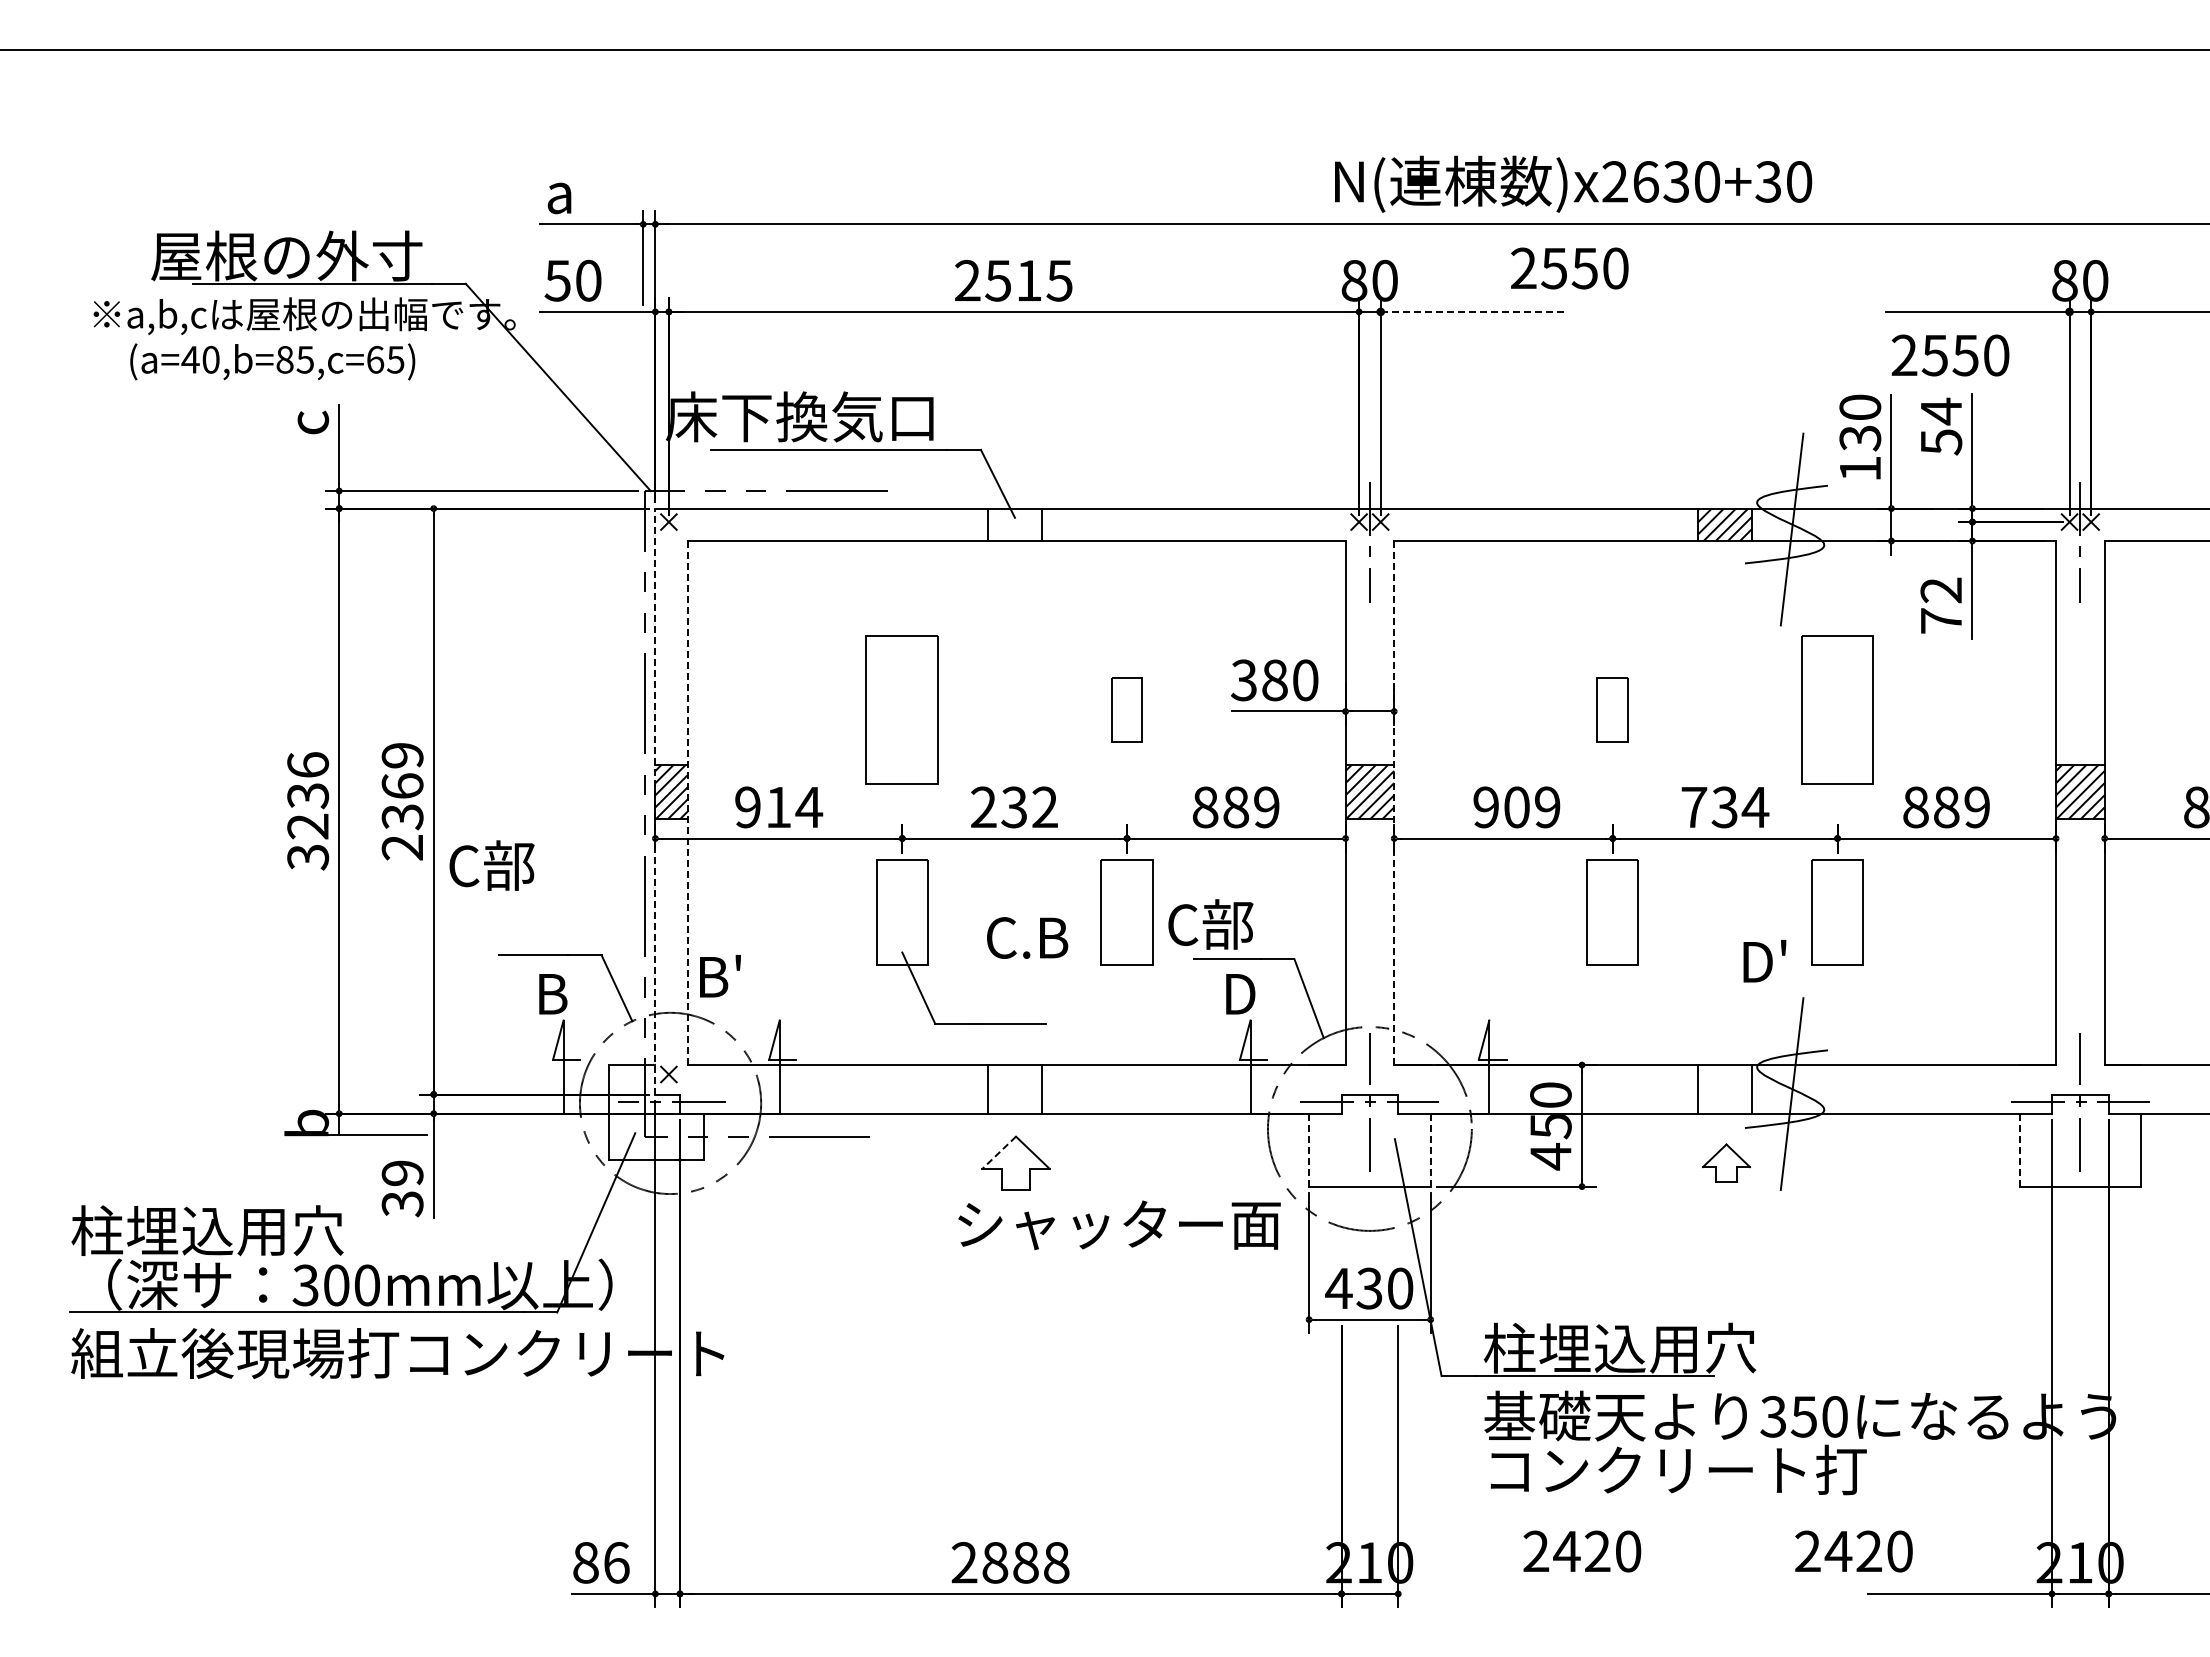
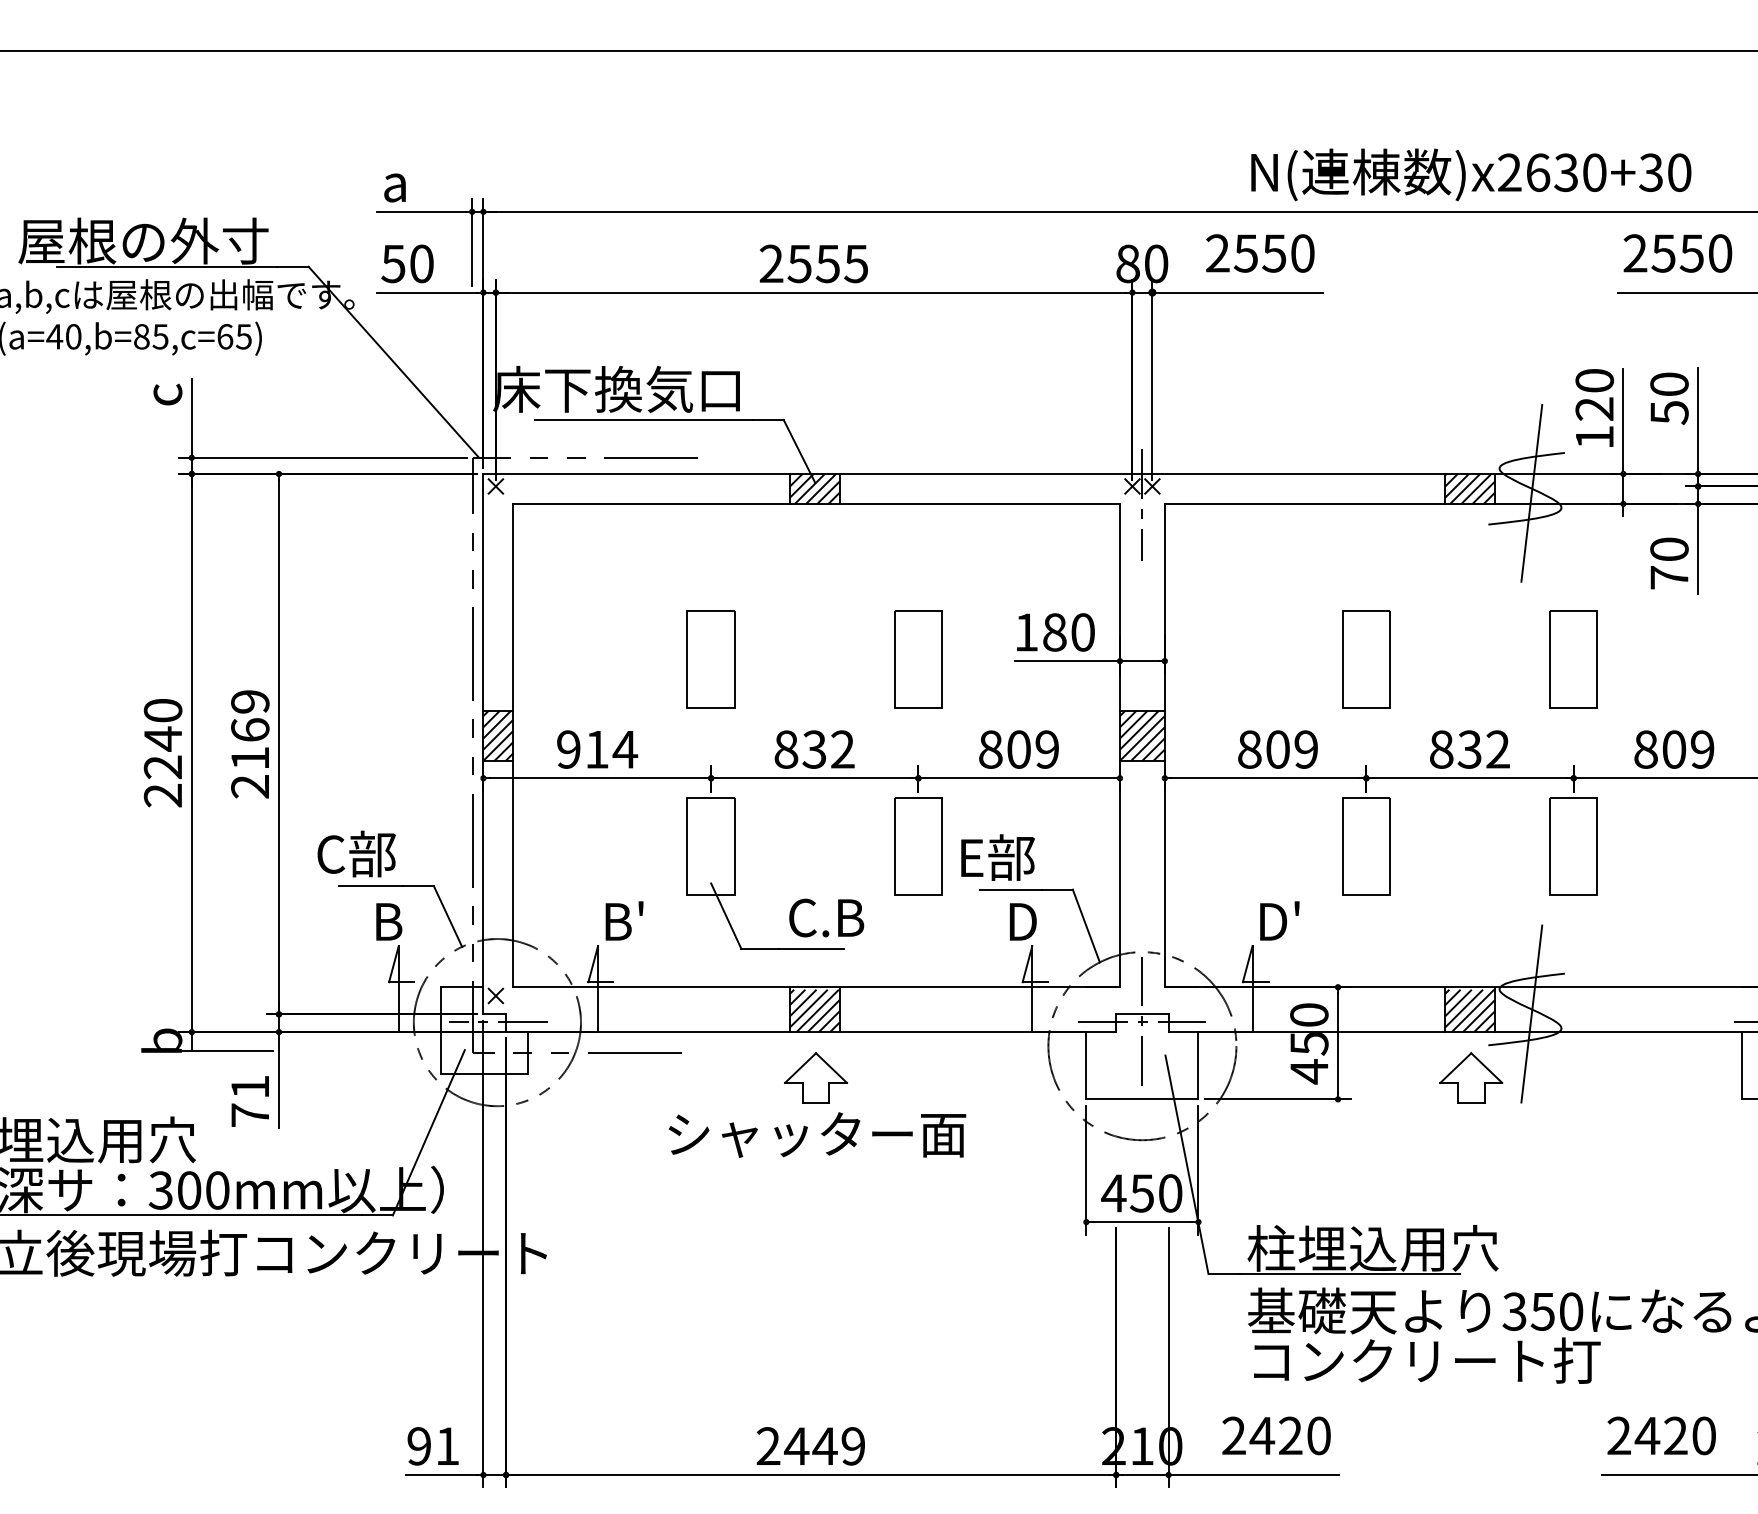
text: (1573, 183) -> (1471, 174), moved
text: (1569, 268) -> (1260, 253), moved
text: (1028, 280) -> (827, 263), 2515 -> 2555
line: (1473, 311) -> (1237, 292), dashed -> solid
text: (1950, 355) -> (1677, 253), moved
text: (1941, 411) -> (1669, 384), 54 -> 50
text: (1860, 438) -> (1594, 409), 130 -> 120
hatch: (1014, 524) -> (814, 488), added
text: (1941, 590) -> (1669, 549), 72 -> 70
text: (1243, 680) -> (1025, 632), 380 -> 180
part: (902, 709) -> (711, 659), size x0.71
part: (1126, 709) -> (917, 659), size x1.67
part: (1612, 709) -> (1366, 659), size x1.67
part: (1837, 709) -> (1573, 659), size x0.71
line: (655, 801) -> (483, 744), dashed -> solid
line: (687, 802) -> (513, 745), dashed -> solid
line: (1394, 802) -> (1165, 745), dashed -> solid
text: (983, 807) -> (786, 749), 232 -> 832
text: (1236, 807) -> (1019, 749), 889 -> 809
text: (1486, 807) -> (1249, 749), 909 -> 809
text: (1725, 807) -> (1470, 749), 734 -> 832
text: (1946, 807) -> (1674, 749), 889 -> 809
text: (308, 811) -> (163, 753), 3236 -> 2240
text: (402, 817) -> (250, 758), 2369 -> 2169
text: (491, 865) -> (356, 853), moved
text: (1183, 924) -> (970, 857), C部 -> E部
text: (1027, 937) -> (826, 917), moved
text: (1764, 961) -> (1279, 921), moved
text: (720, 976) -> (624, 921), moved
hatch: (1014, 1090) -> (814, 1010), added
hatch: (1725, 1090) -> (1470, 1010), added
line: (1309, 1149) -> (1086, 1065), dashed -> solid
line: (1430, 1149) -> (1198, 1065), dashed -> solid
line: (2019, 1149) -> (1741, 1065), dashed -> solid
line: (998, 1153) -> (799, 1068), dashed -> solid
part: (1726, 1162) -> (1471, 1077), size x1.43
text: (402, 1188) -> (250, 1101), 39 -> 71
text: (1119, 1225) -> (817, 1135), moved
text: (1369, 1288) -> (1142, 1193), 430 -> 450
text: (1582, 1551) -> (1276, 1435), moved
text: (1853, 1551) -> (1661, 1435), moved
text: (601, 1562) -> (433, 1446), 86 -> 91
text: (1025, 1562) -> (824, 1446), 2888 -> 2449
line: (1490, 1593) -> (1253, 1474), added

